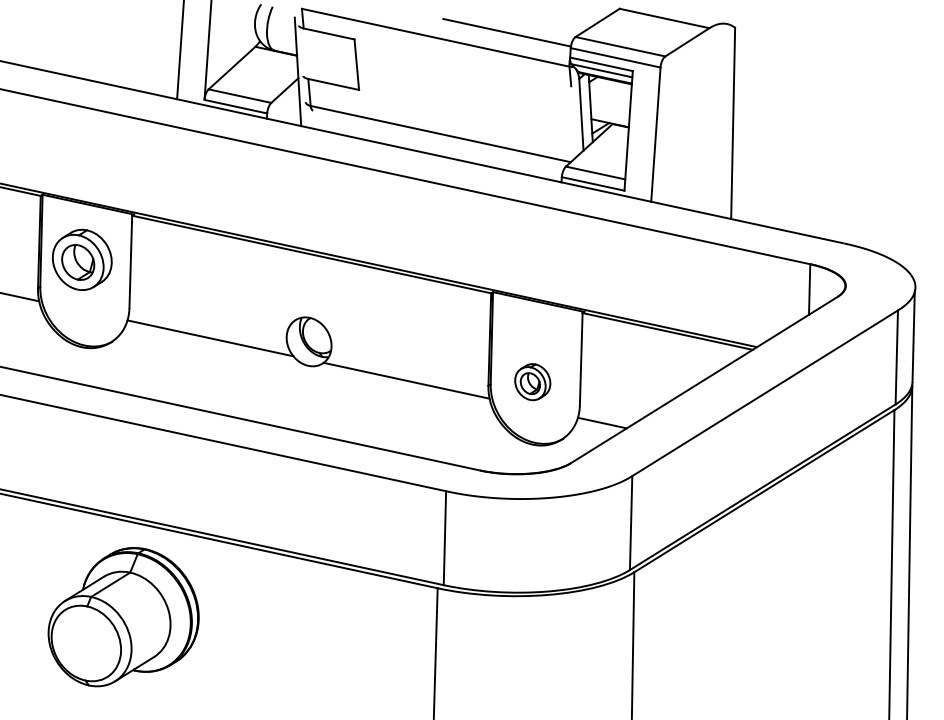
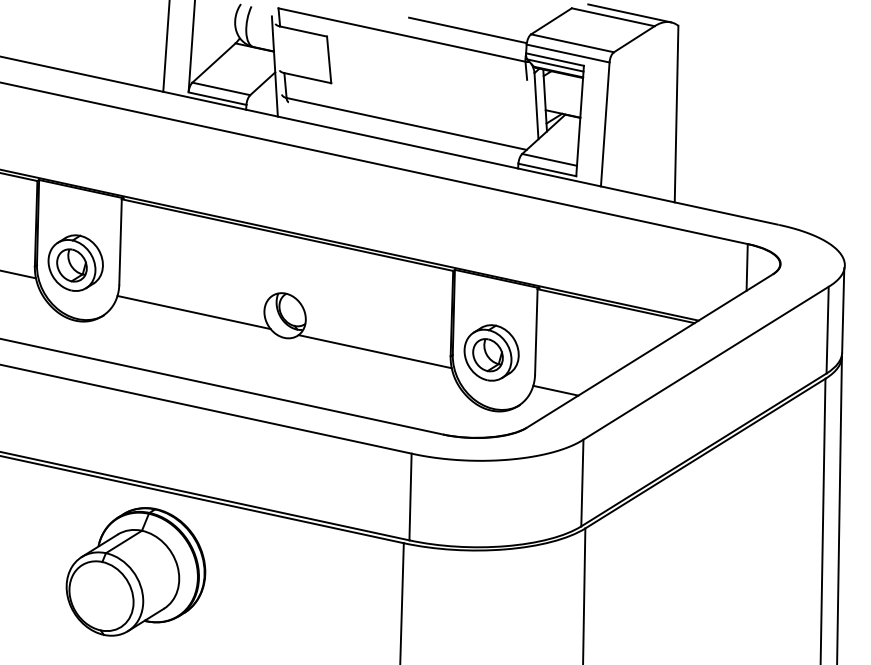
line: (682, 14) -> (629, 13), added
part: (82, 259) -> (75, 262), moved
part: (532, 381) -> (491, 352), size x1.67
part: (123, 616) -> (135, 571), moved

